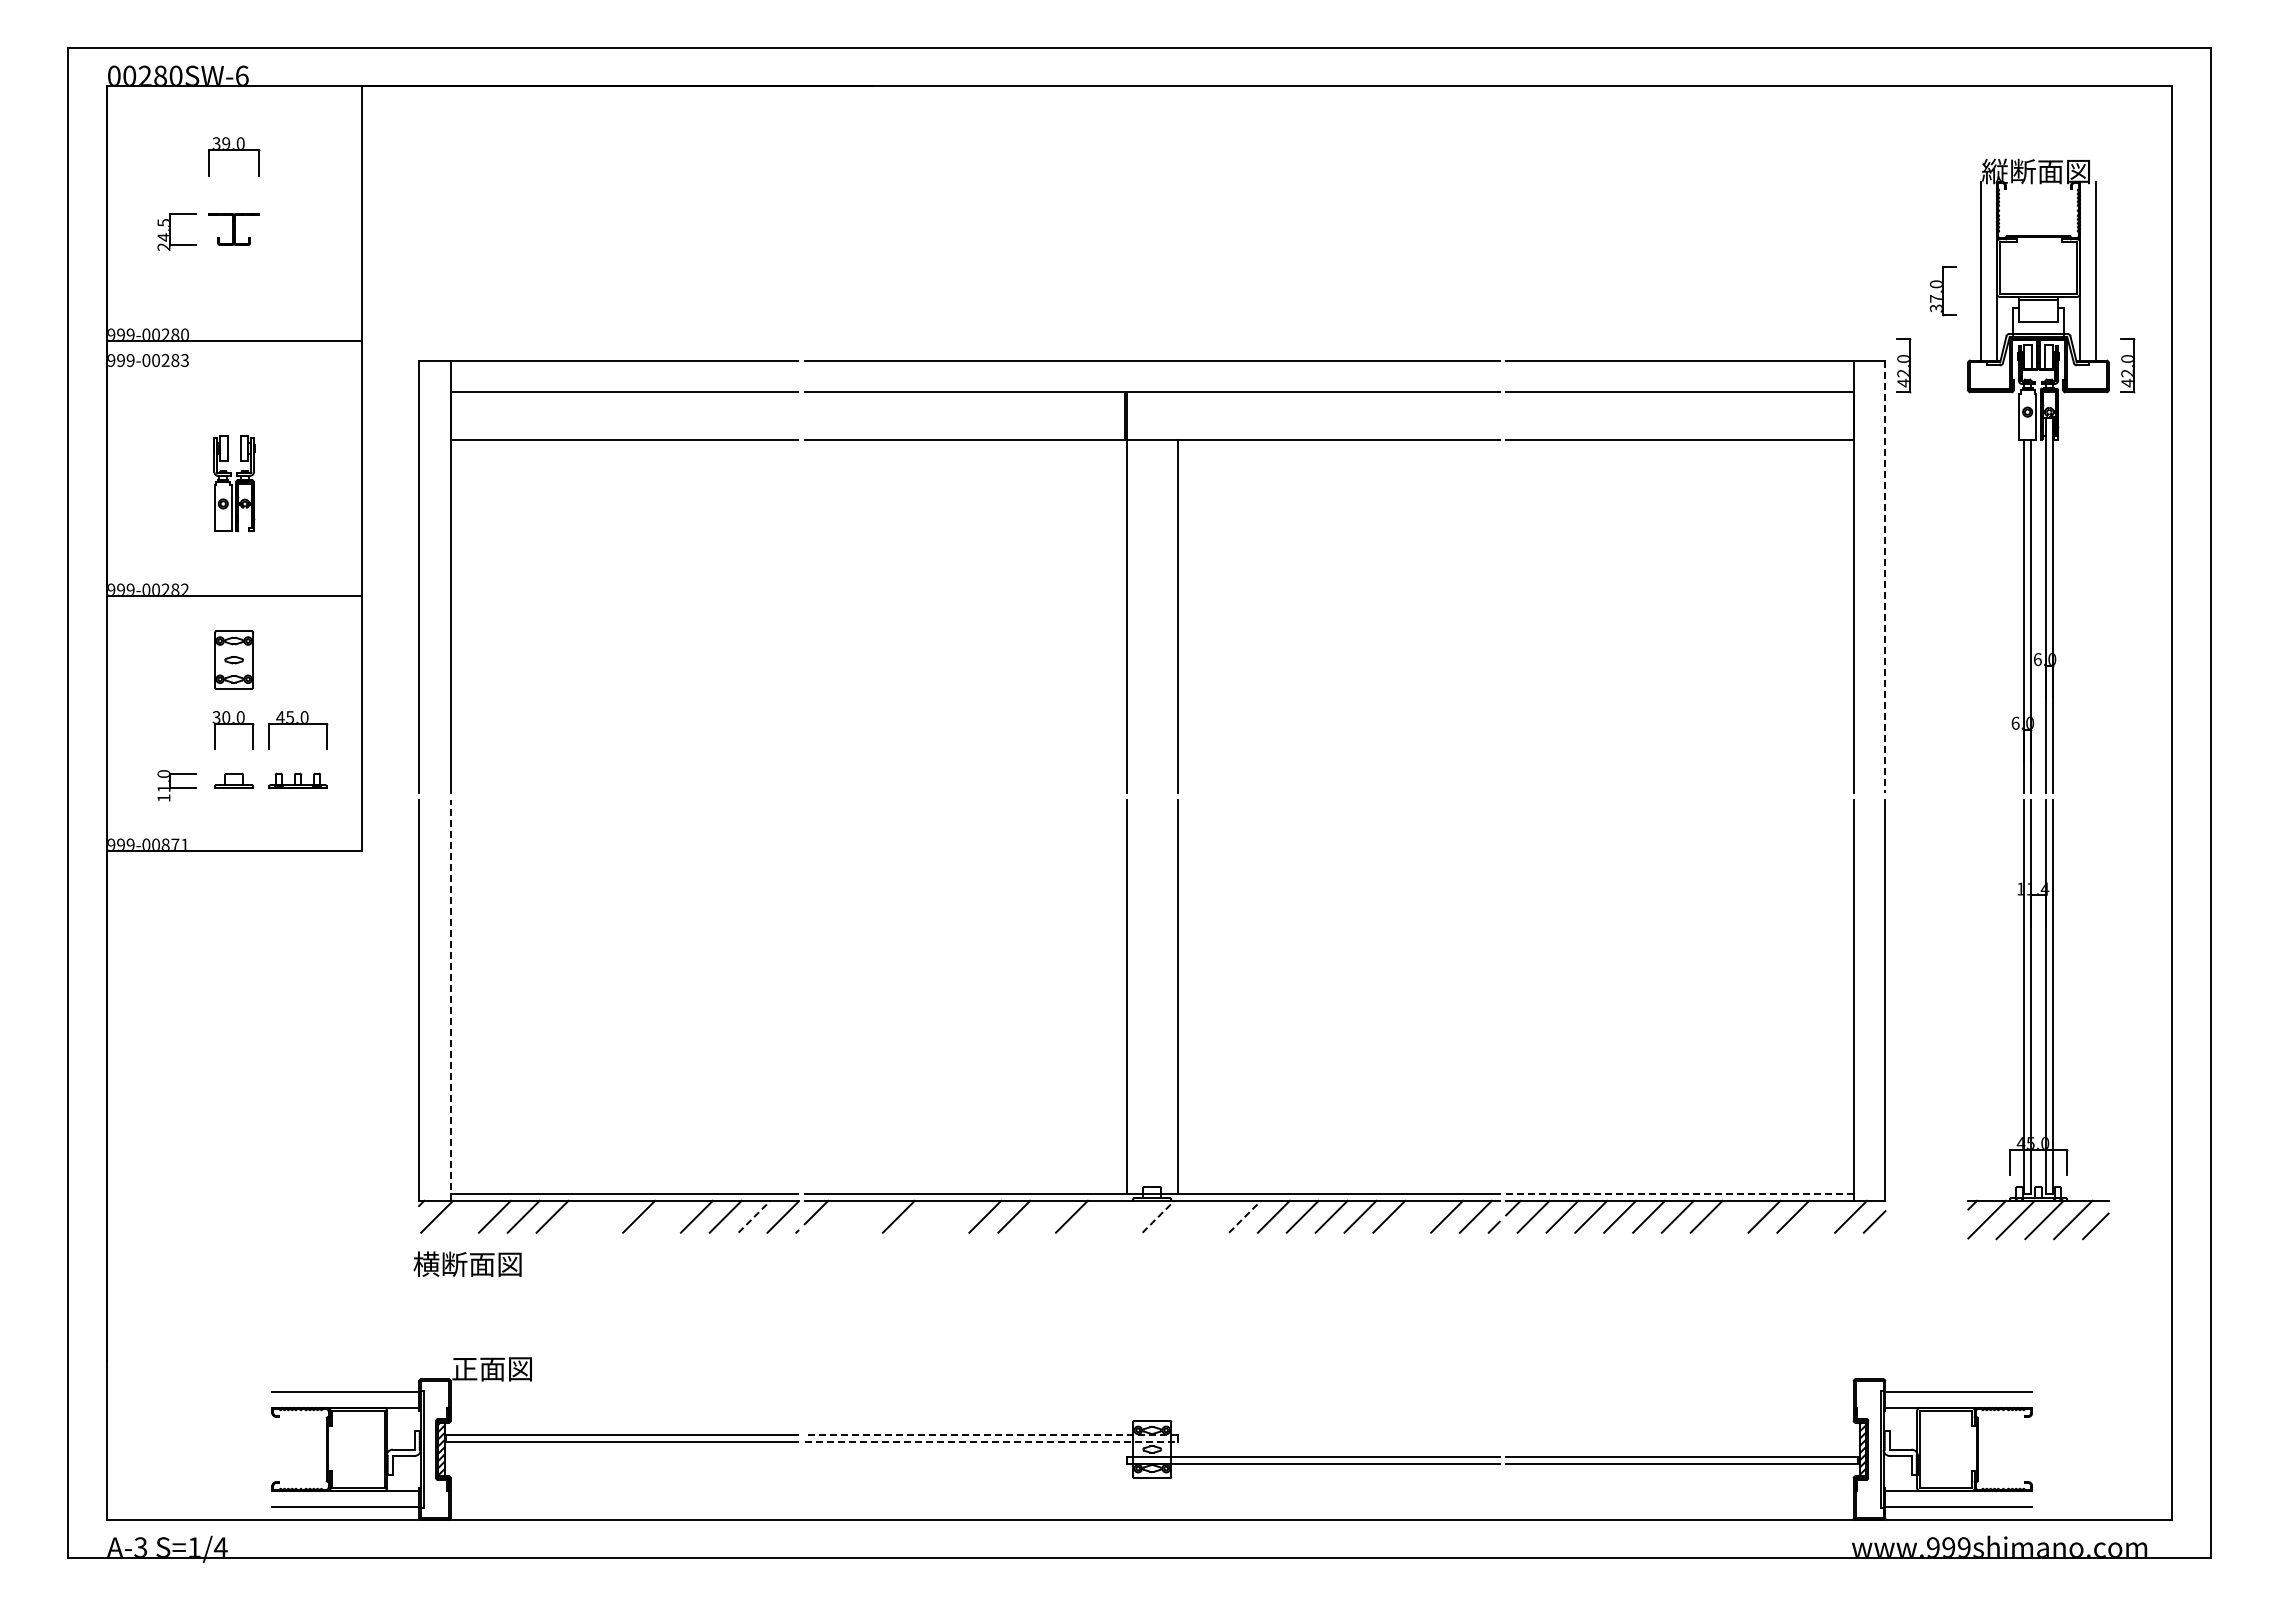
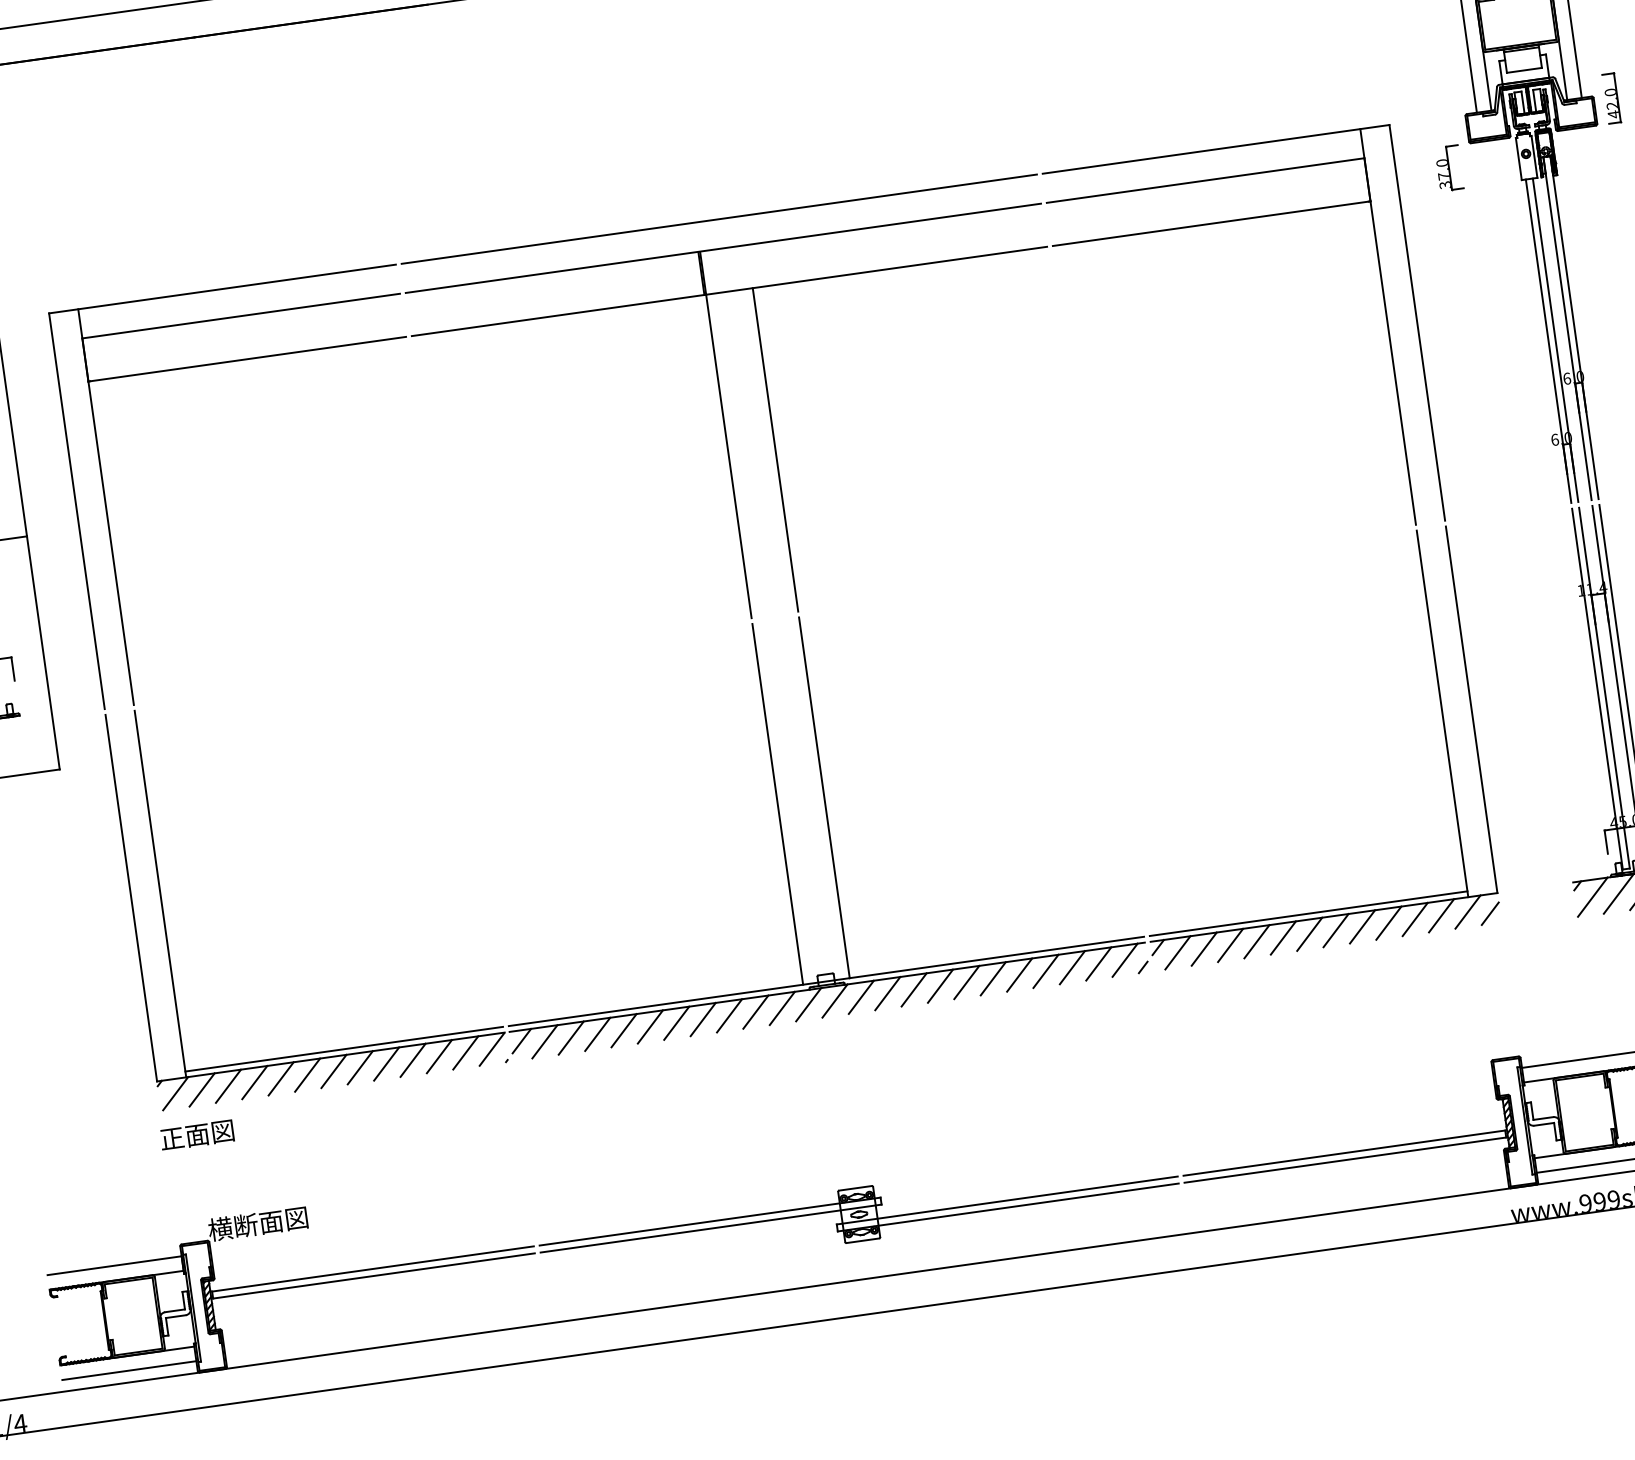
part: (1943, 291) -> (1449, 168), moved
part: (1903, 365) -> (1406, 127), removed
line: (1885, 577) -> (1417, 323), dashed -> solid
line: (450, 1000) -> (160, 894), dashed -> solid
line: (1679, 1194) -> (1308, 913), dashed -> solid
line: (466, 1216) -> (202, 1089), added
line: (581, 1216) -> (307, 1074), added
line: (610, 1216) -> (334, 1071), added
line: (667, 1216) -> (386, 1063), added
line: (754, 1216) -> (465, 1052), dashed -> solid
line: (841, 1216) -> (545, 1041), added
line: (869, 1216) -> (570, 1037), added
line: (927, 1216) -> (623, 1030), added
line: (956, 1216) -> (650, 1026), added
line: (1043, 1216) -> (729, 1015), added
line: (1100, 1216) -> (781, 1008), added
line: (1129, 1216) -> (808, 1004), added
line: (1158, 1216) -> (834, 1000), dashed -> solid
line: (1187, 1216) -> (861, 997), added
line: (1216, 1216) -> (887, 993), added
line: (1245, 1216) -> (914, 989), dashed -> solid
line: (1418, 1216) -> (1072, 967), added
line: (1735, 1216) -> (1362, 926), added
line: (1822, 1216) -> (1441, 915), added
text: (467, 1263) -> (209, 1132), 横断面図 -> 正面図
text: (505, 1368) -> (257, 1223), 正面図 -> 横断面図
line: (990, 1434) -> (709, 1221), dashed -> solid
line: (991, 1442) -> (711, 1228), dashed -> solid

